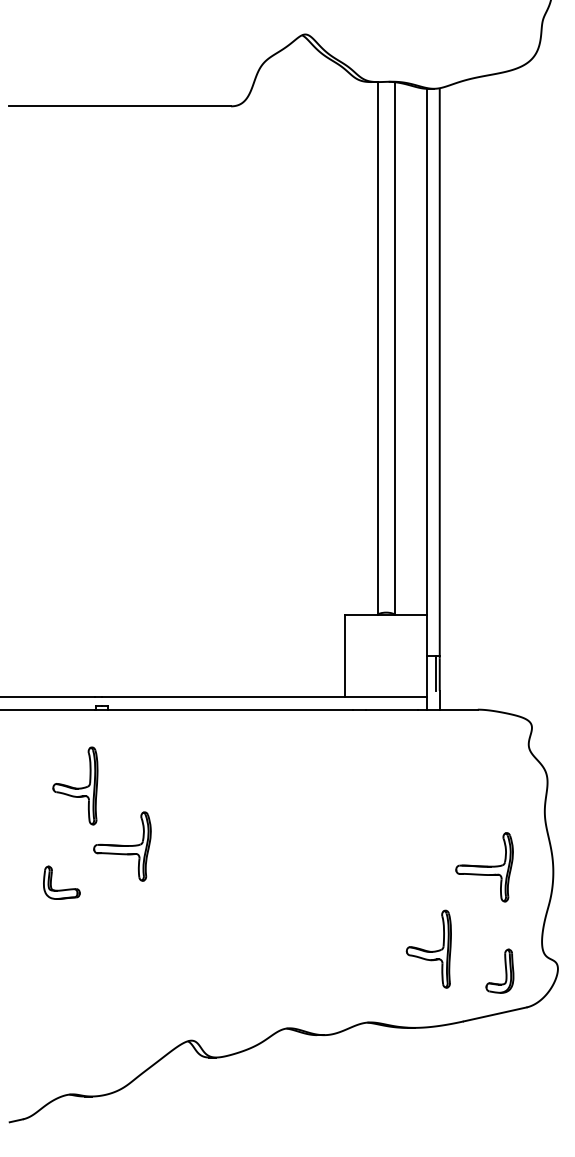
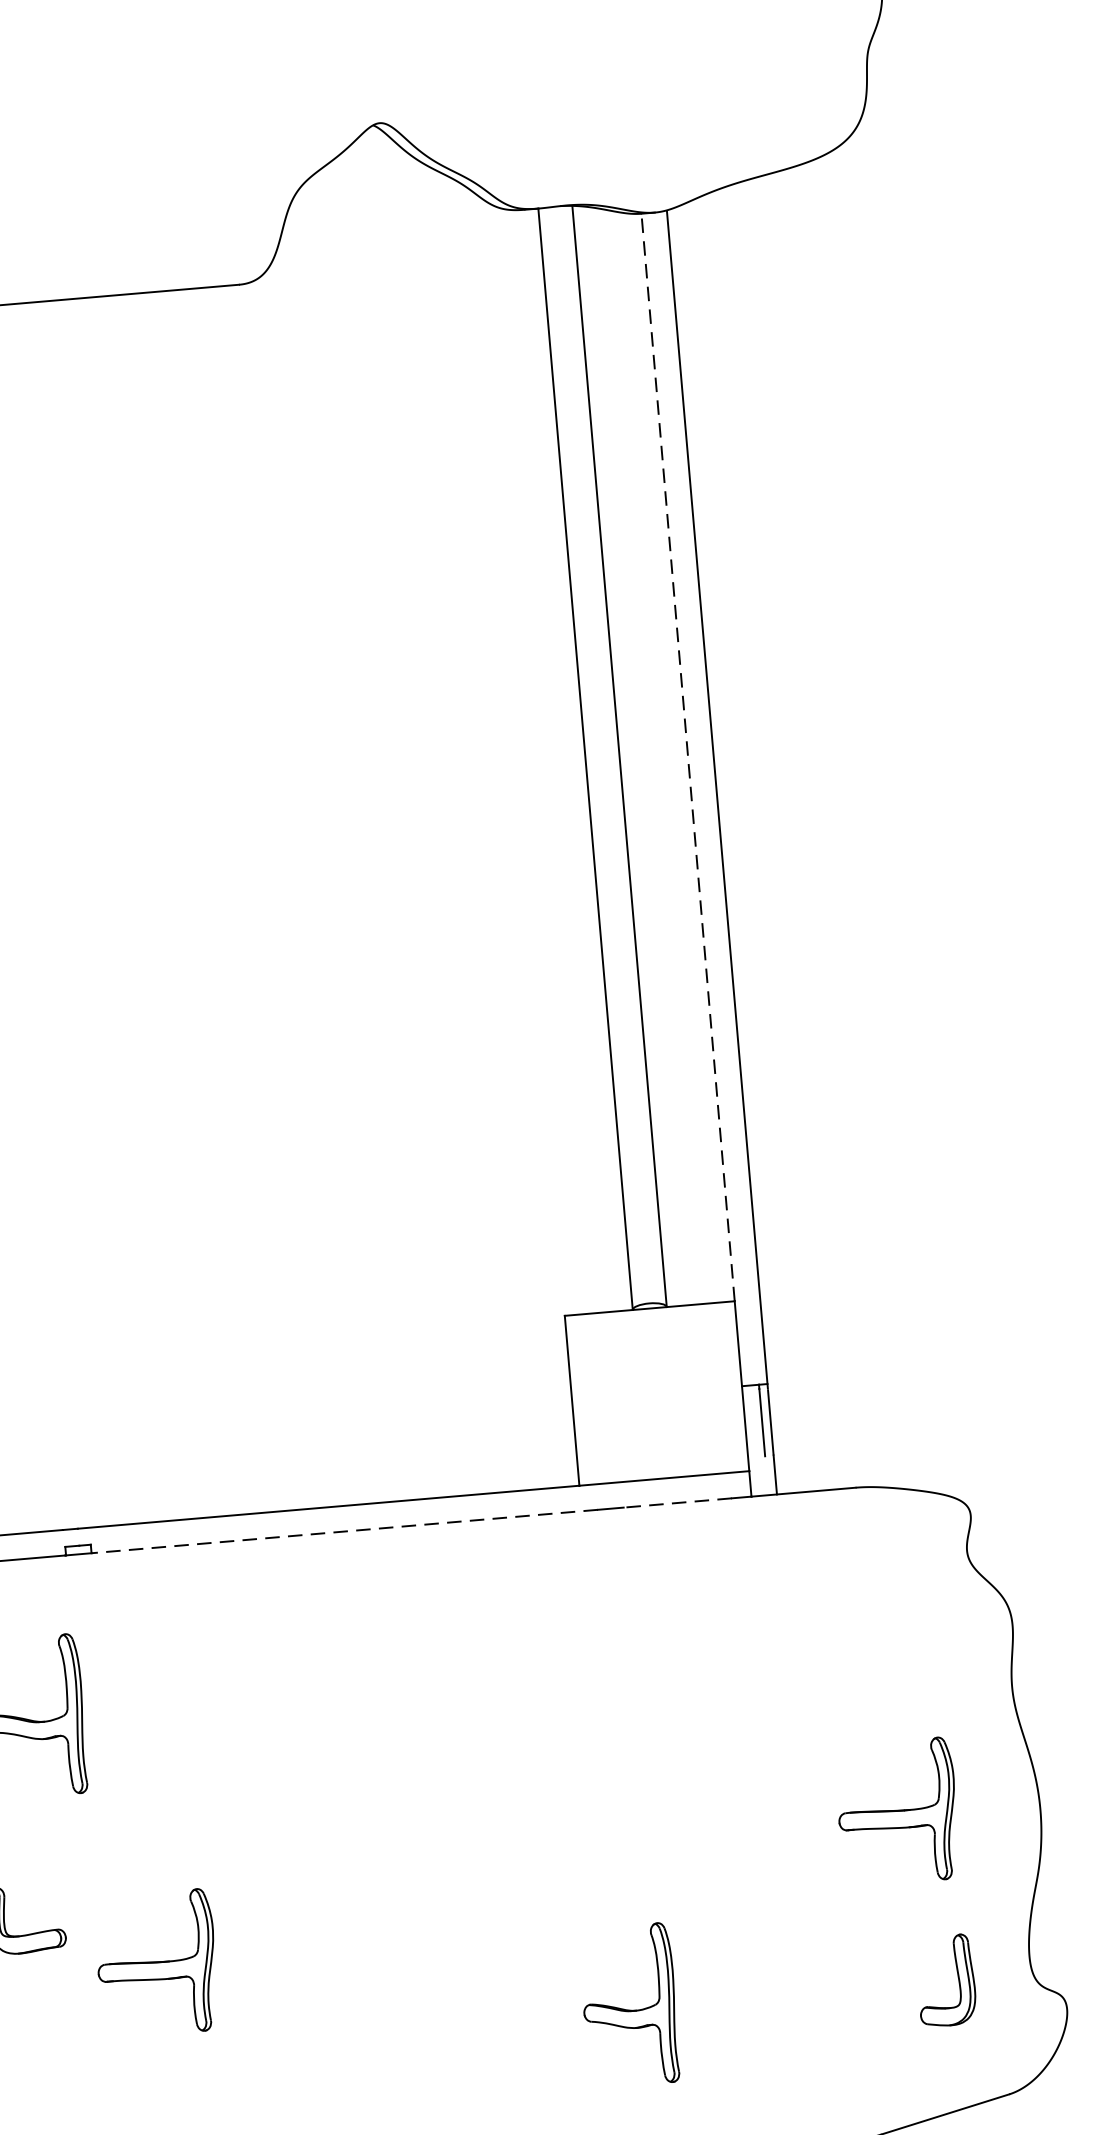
line: (427, 351) -> (688, 756), solid -> dashed
line: (230, 709) -> (344, 1531), solid -> dashed
line: (391, 709) -> (677, 1502), solid -> dashed
part: (122, 846) -> (156, 1963), moved
part: (428, 948) -> (628, 2004), moved
part: (499, 970) -> (944, 1979), moved

